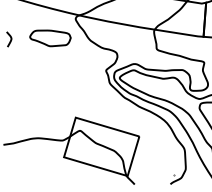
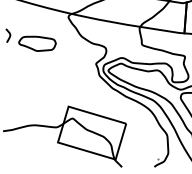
part: (50, 38) -> (37, 43), moved

